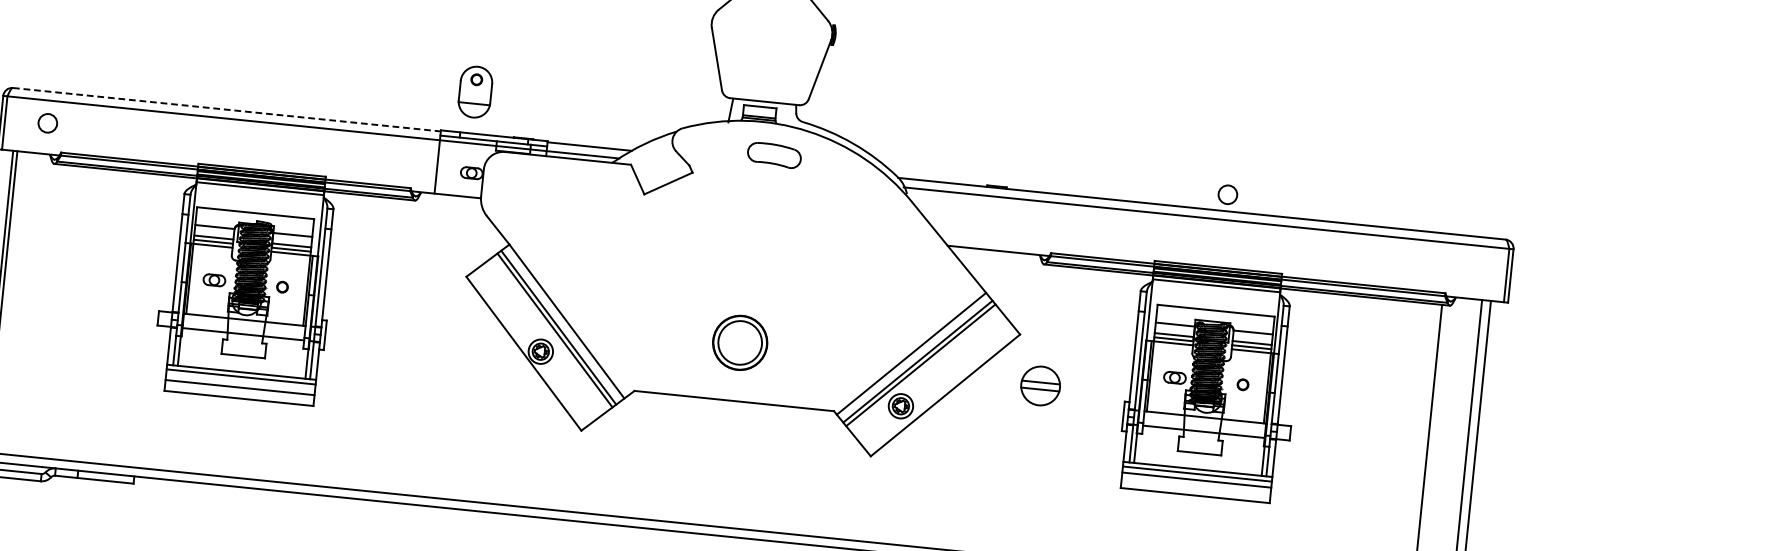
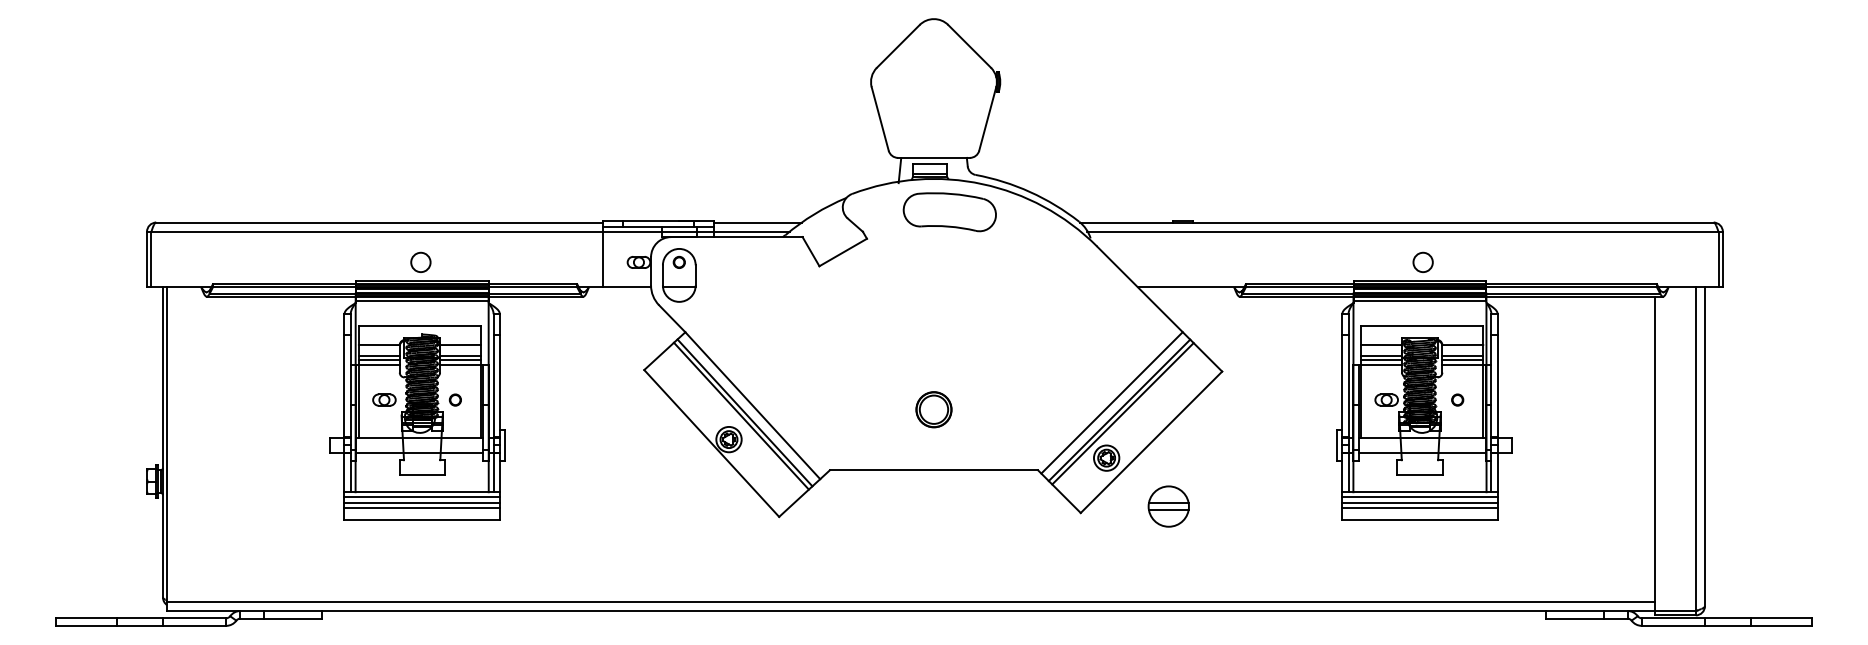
part: (475, 92) -> (679, 275), moved
line: (227, 109) -> (379, 222), dashed -> solid
circle: (47, 122) -> (420, 261), moved
part: (774, 155) -> (949, 212), size x1.67
circle: (1227, 193) -> (1422, 261), moved
part: (739, 342) -> (933, 409), size x0.62
line: (239, 383) -> (421, 503), added
part: (1040, 385) -> (1168, 506), moved
line: (1195, 484) -> (1419, 508), added

